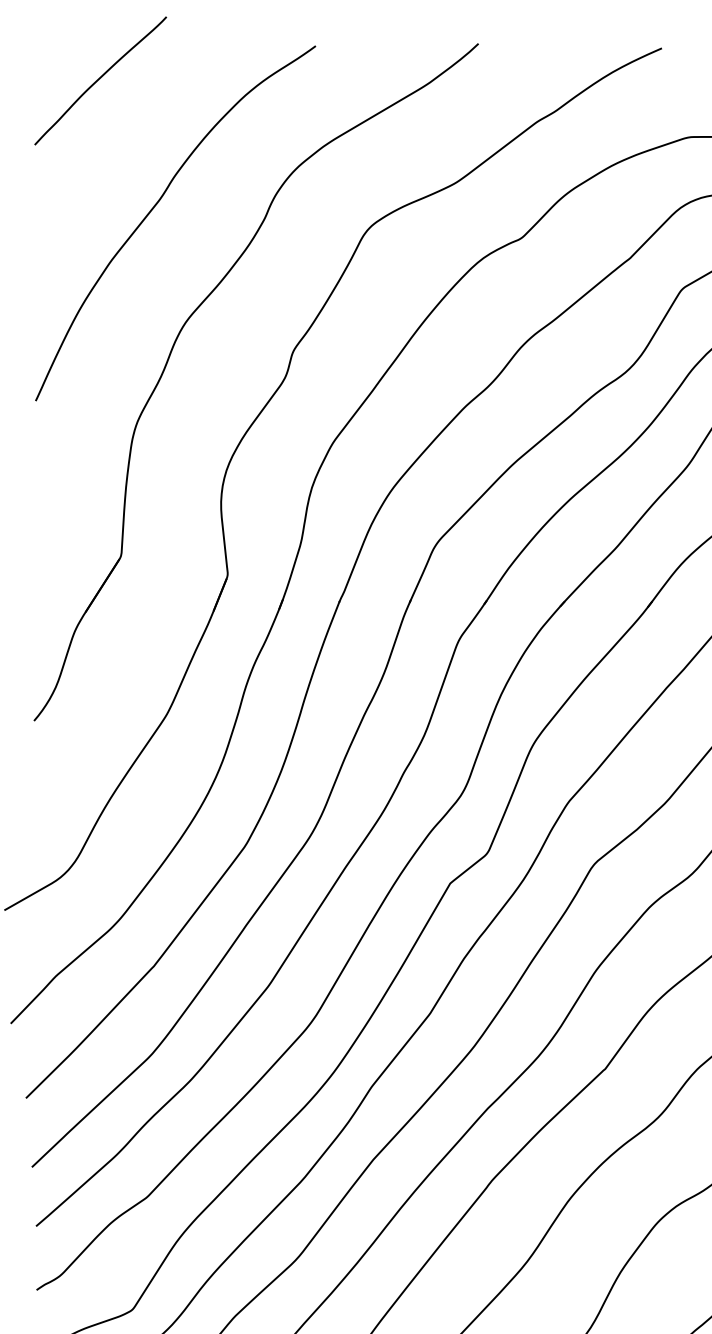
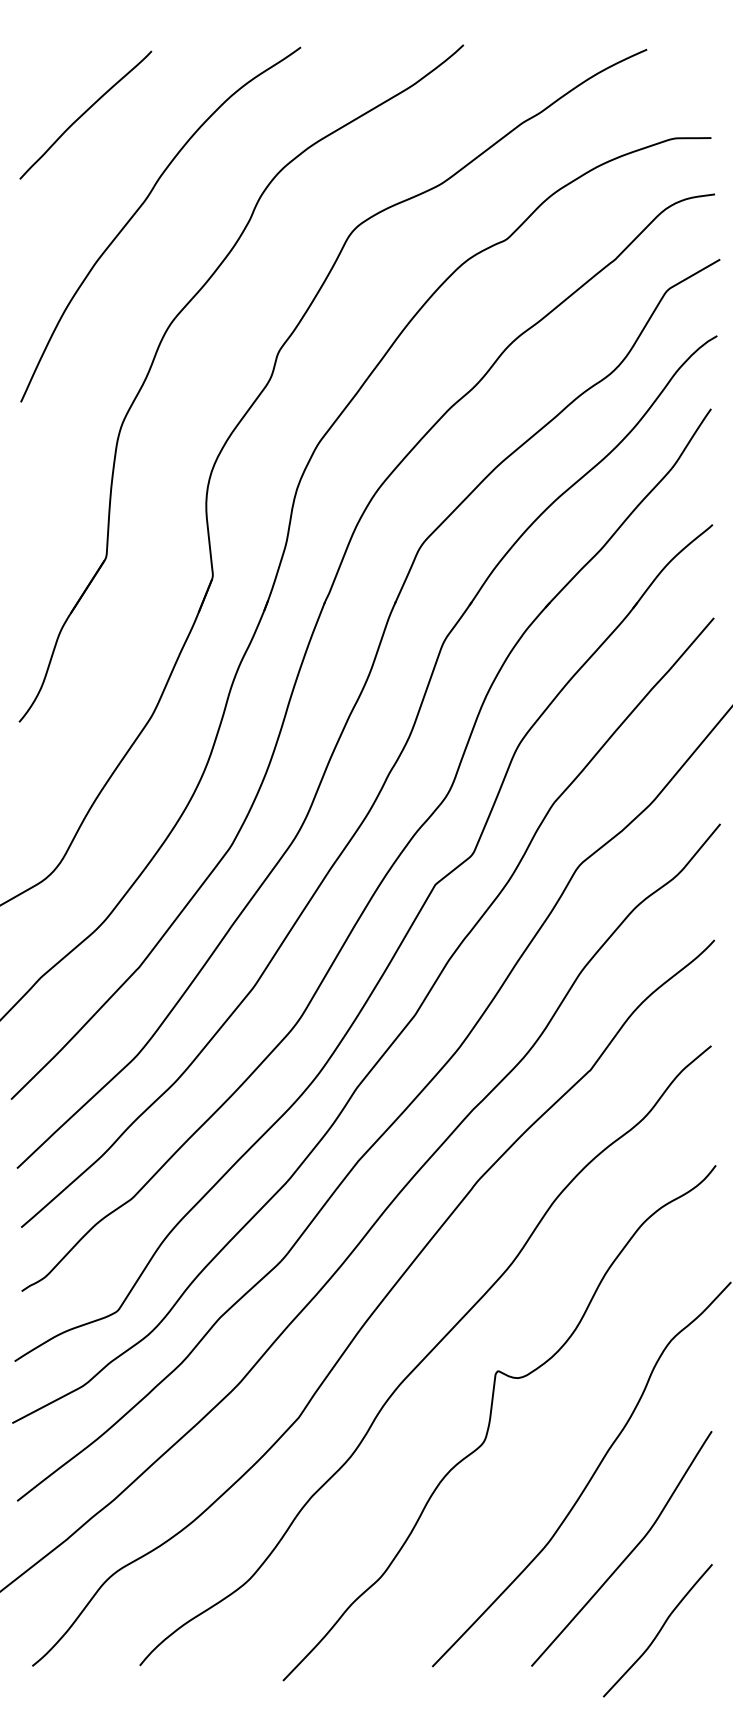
curve: (100, 79) -> (85, 113), moved

